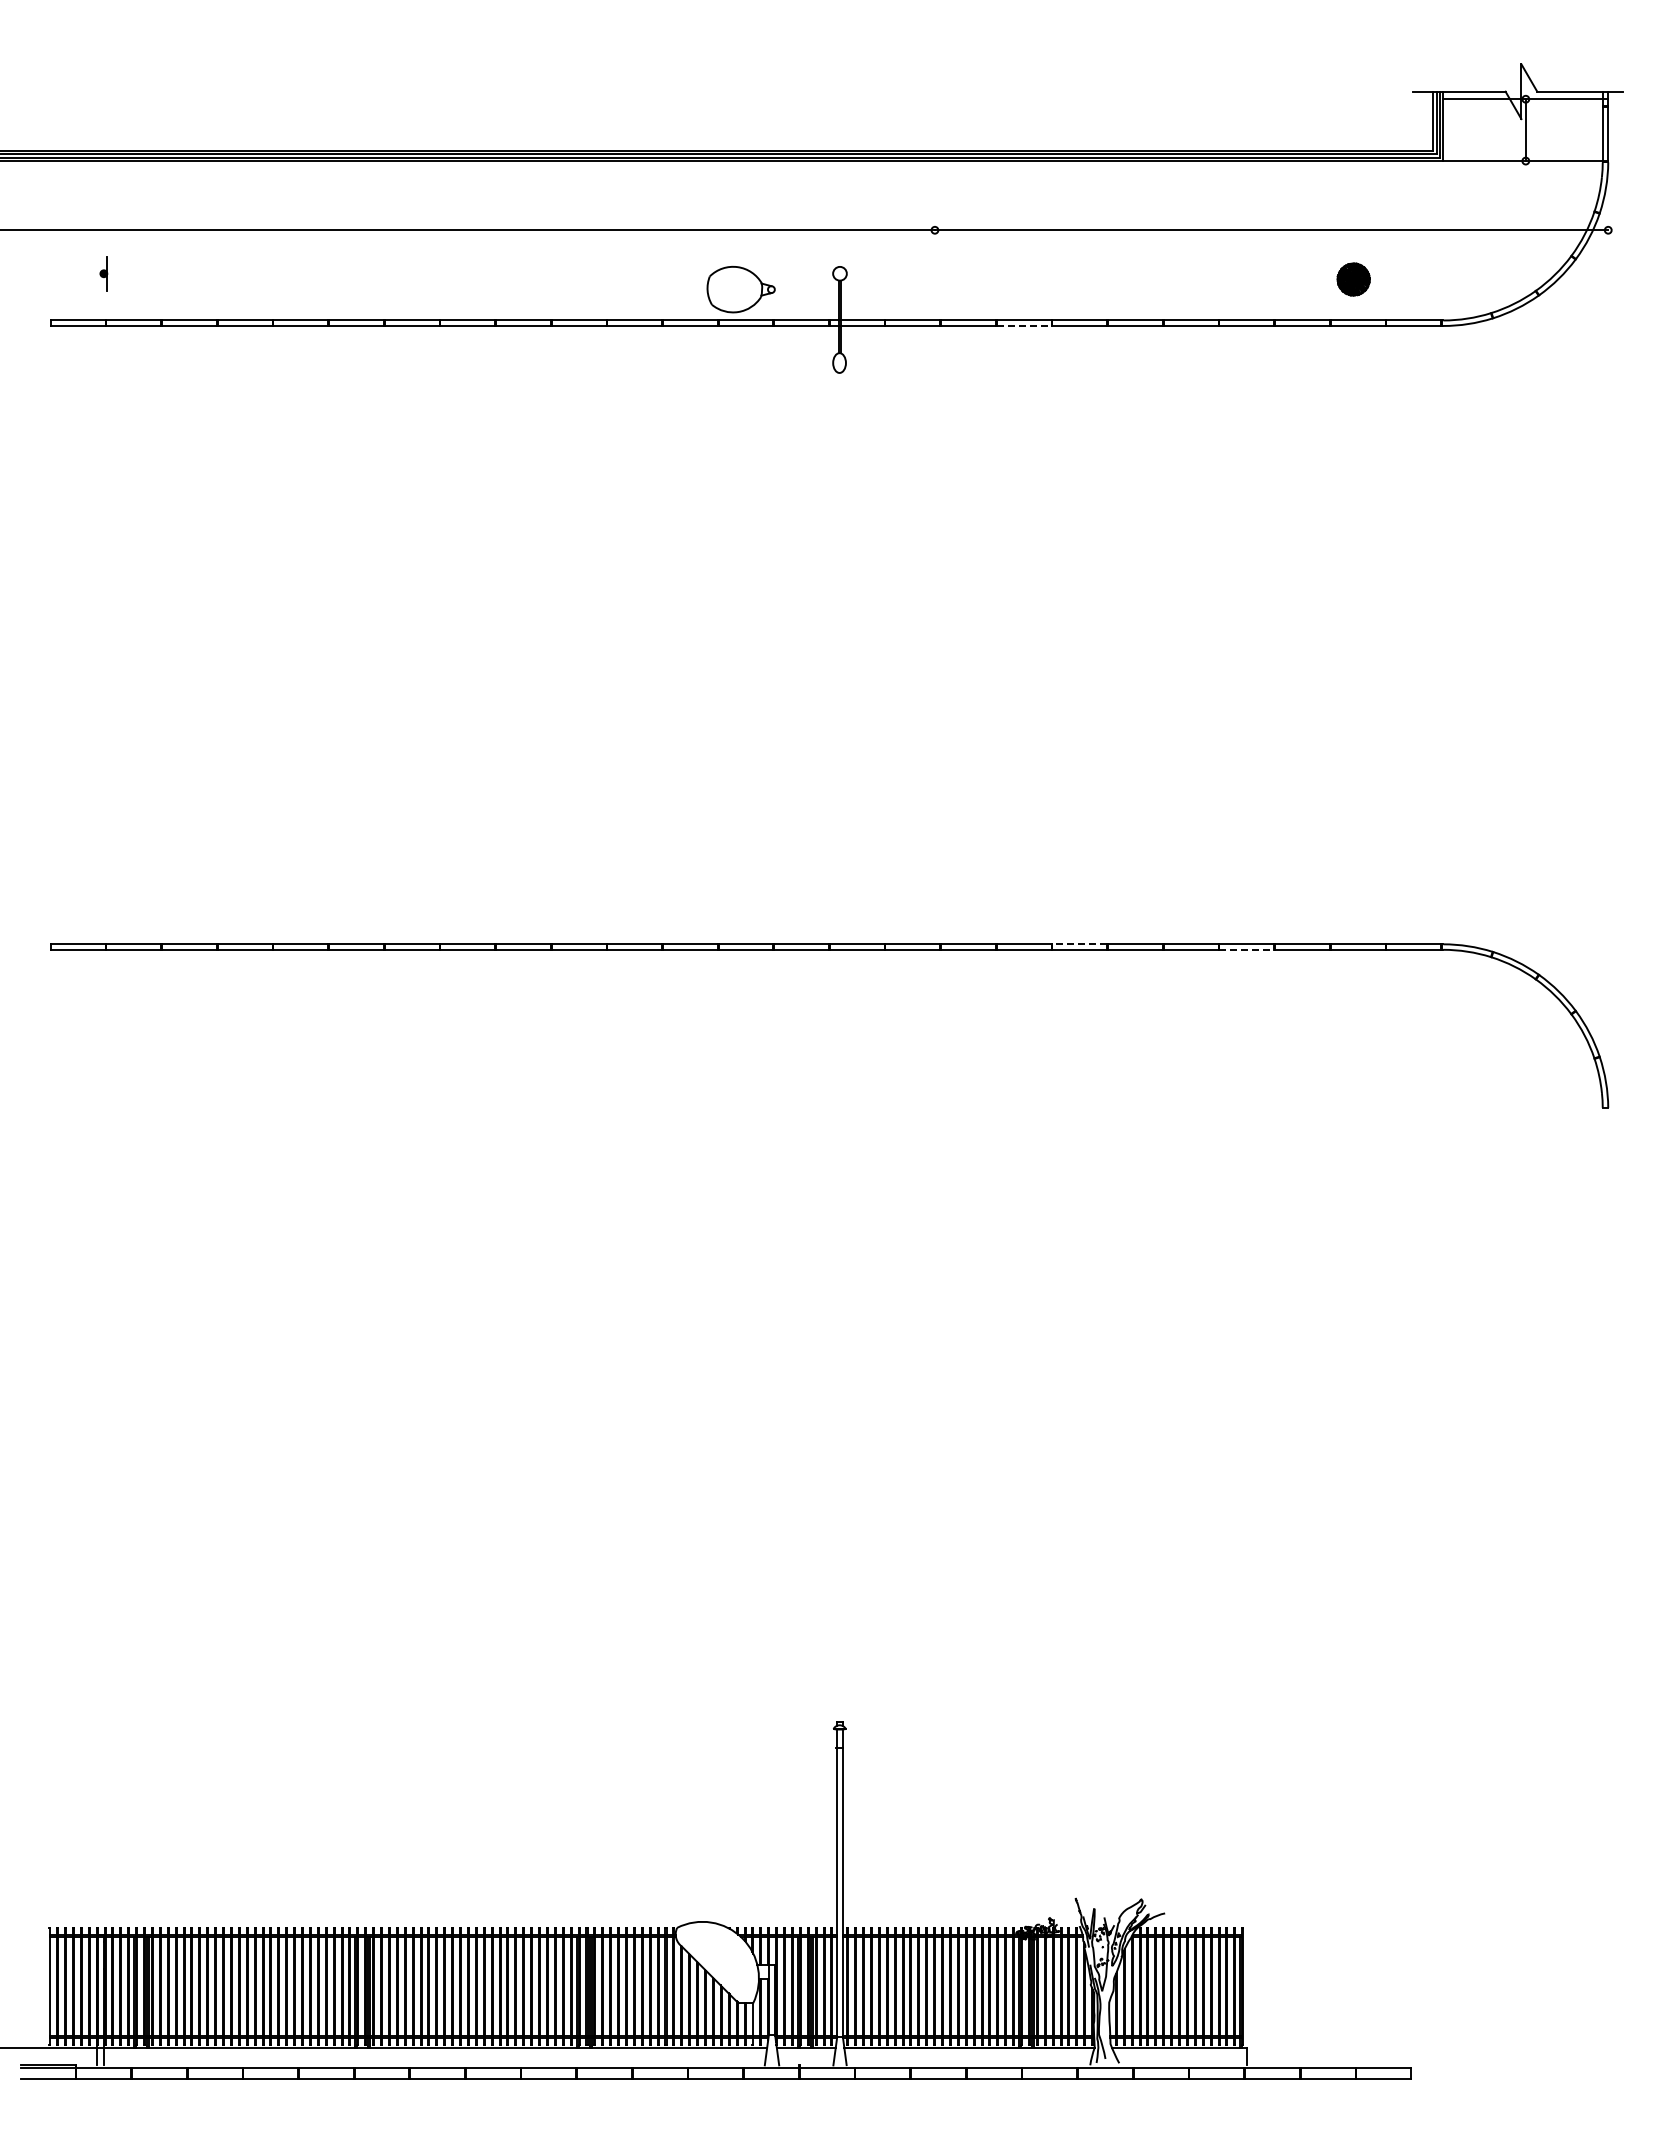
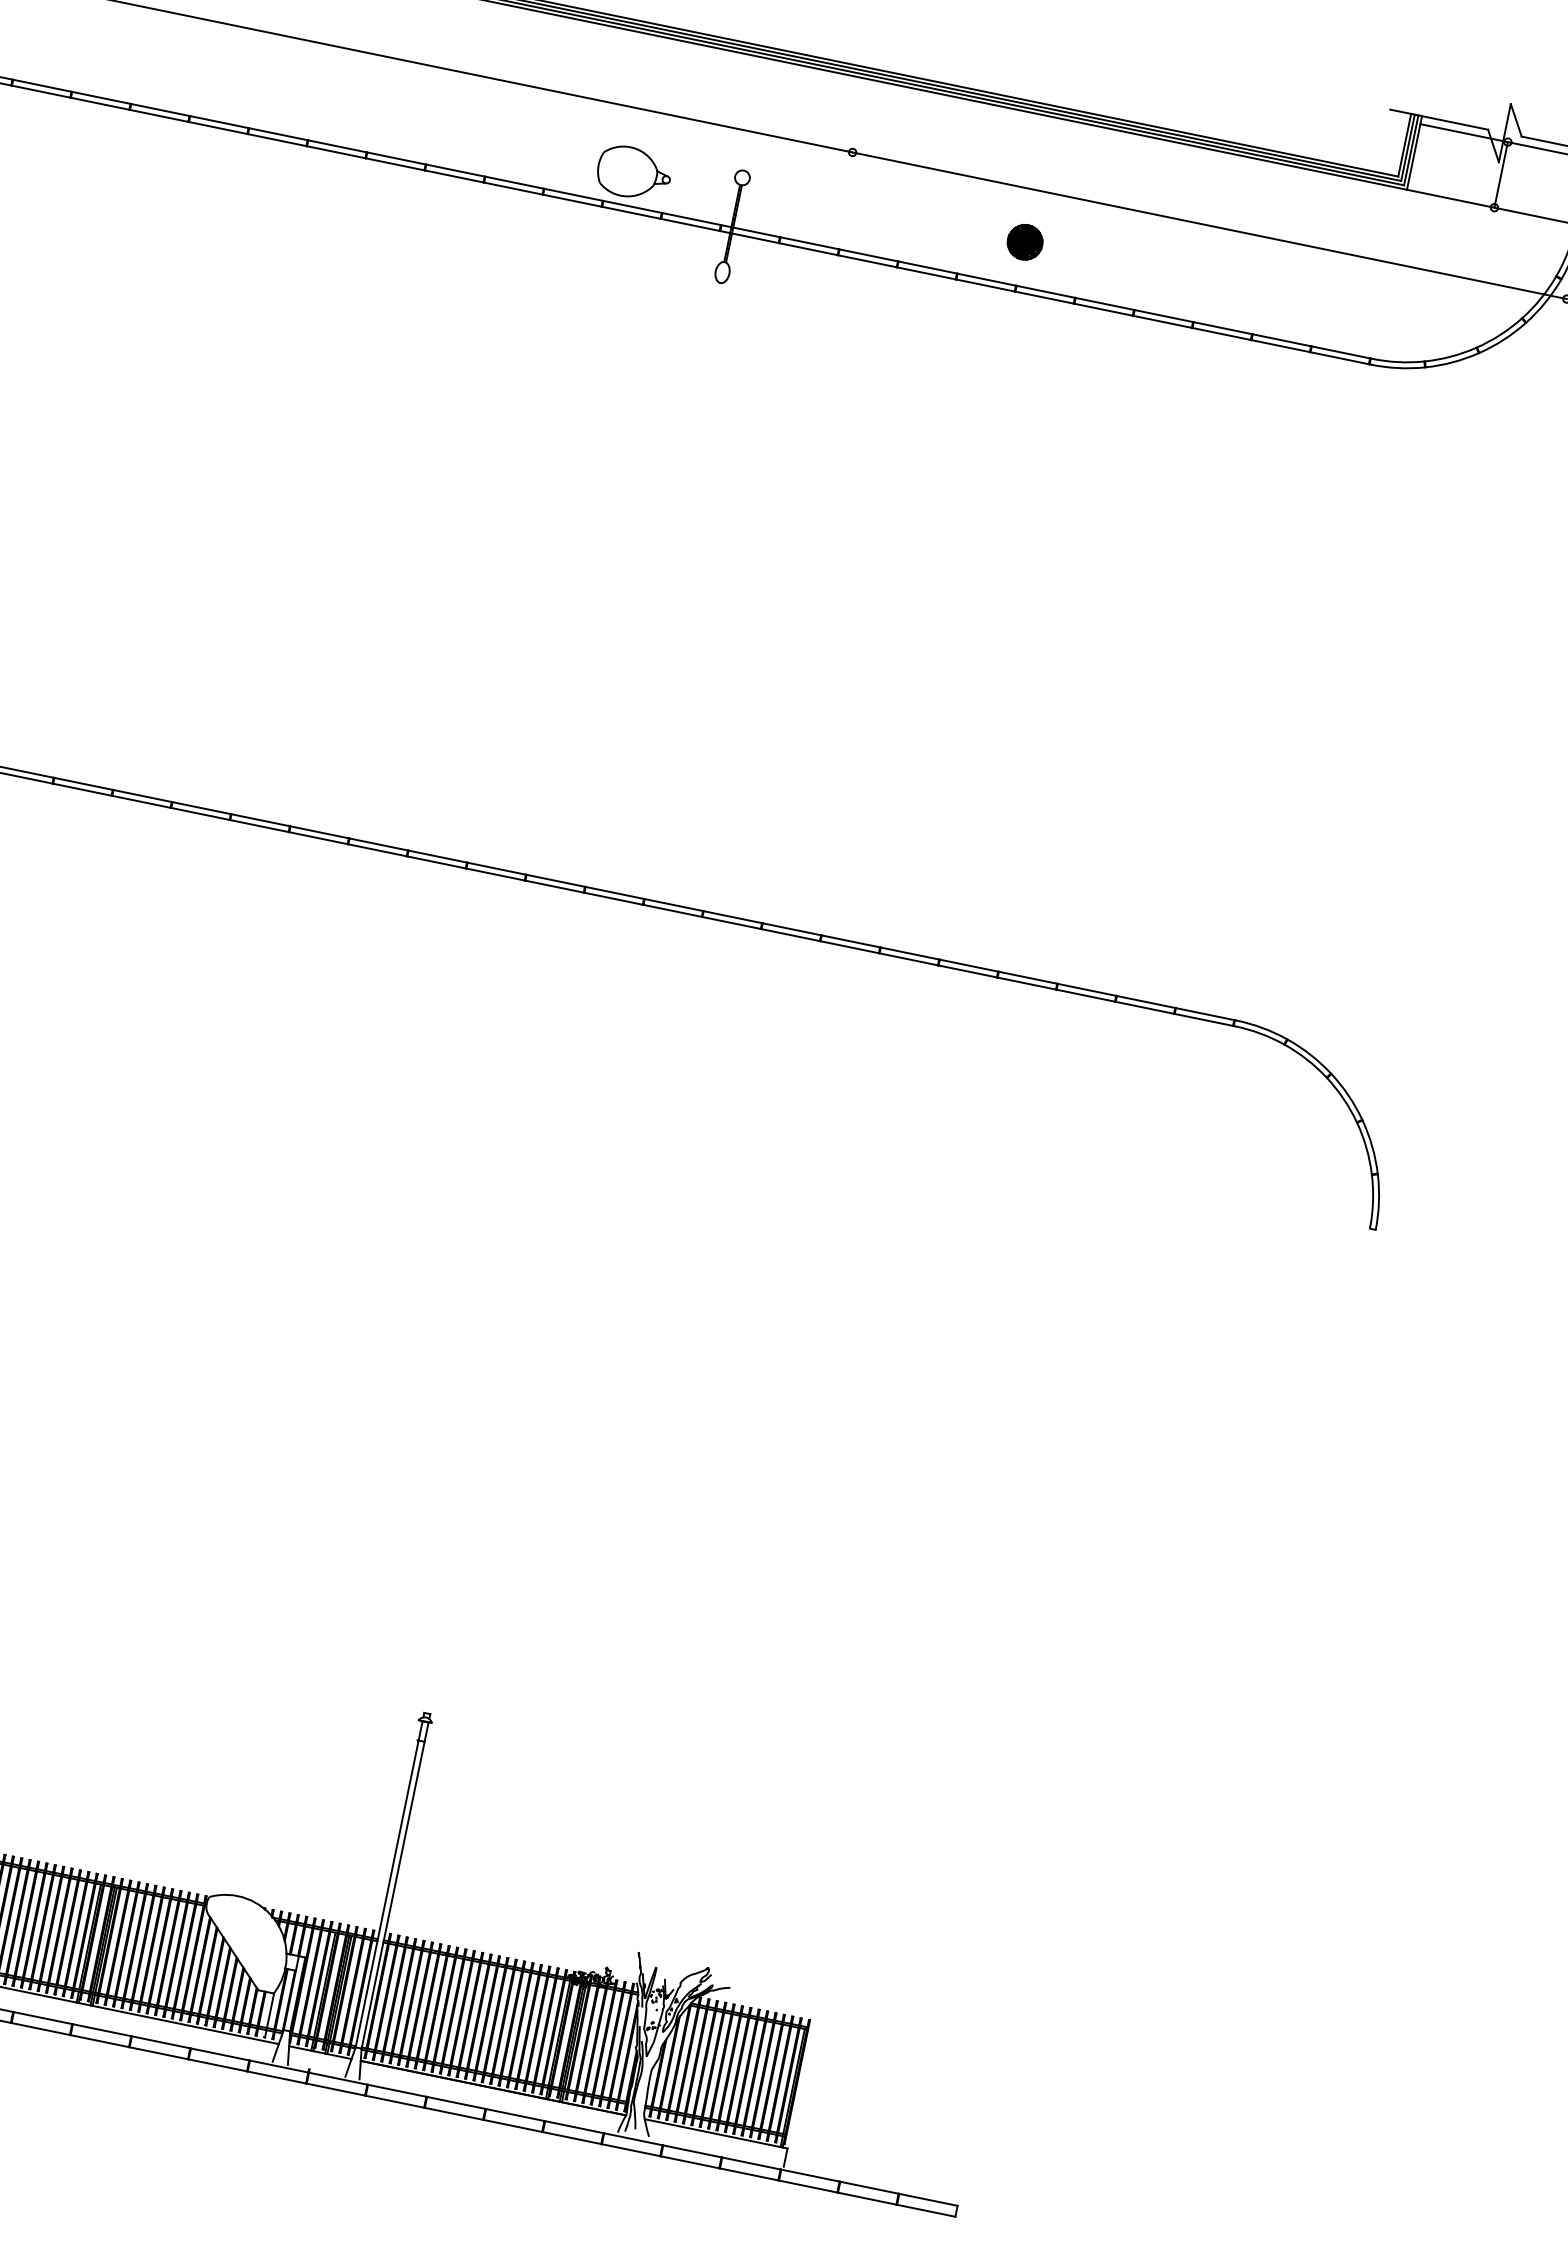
part: (1353, 279) -> (1024, 242), moved
line: (1024, 325) -> (926, 272), dashed -> solid
line: (1079, 944) -> (850, 941), dashed -> solid
line: (1247, 949) -> (1027, 983), dashed -> solid

